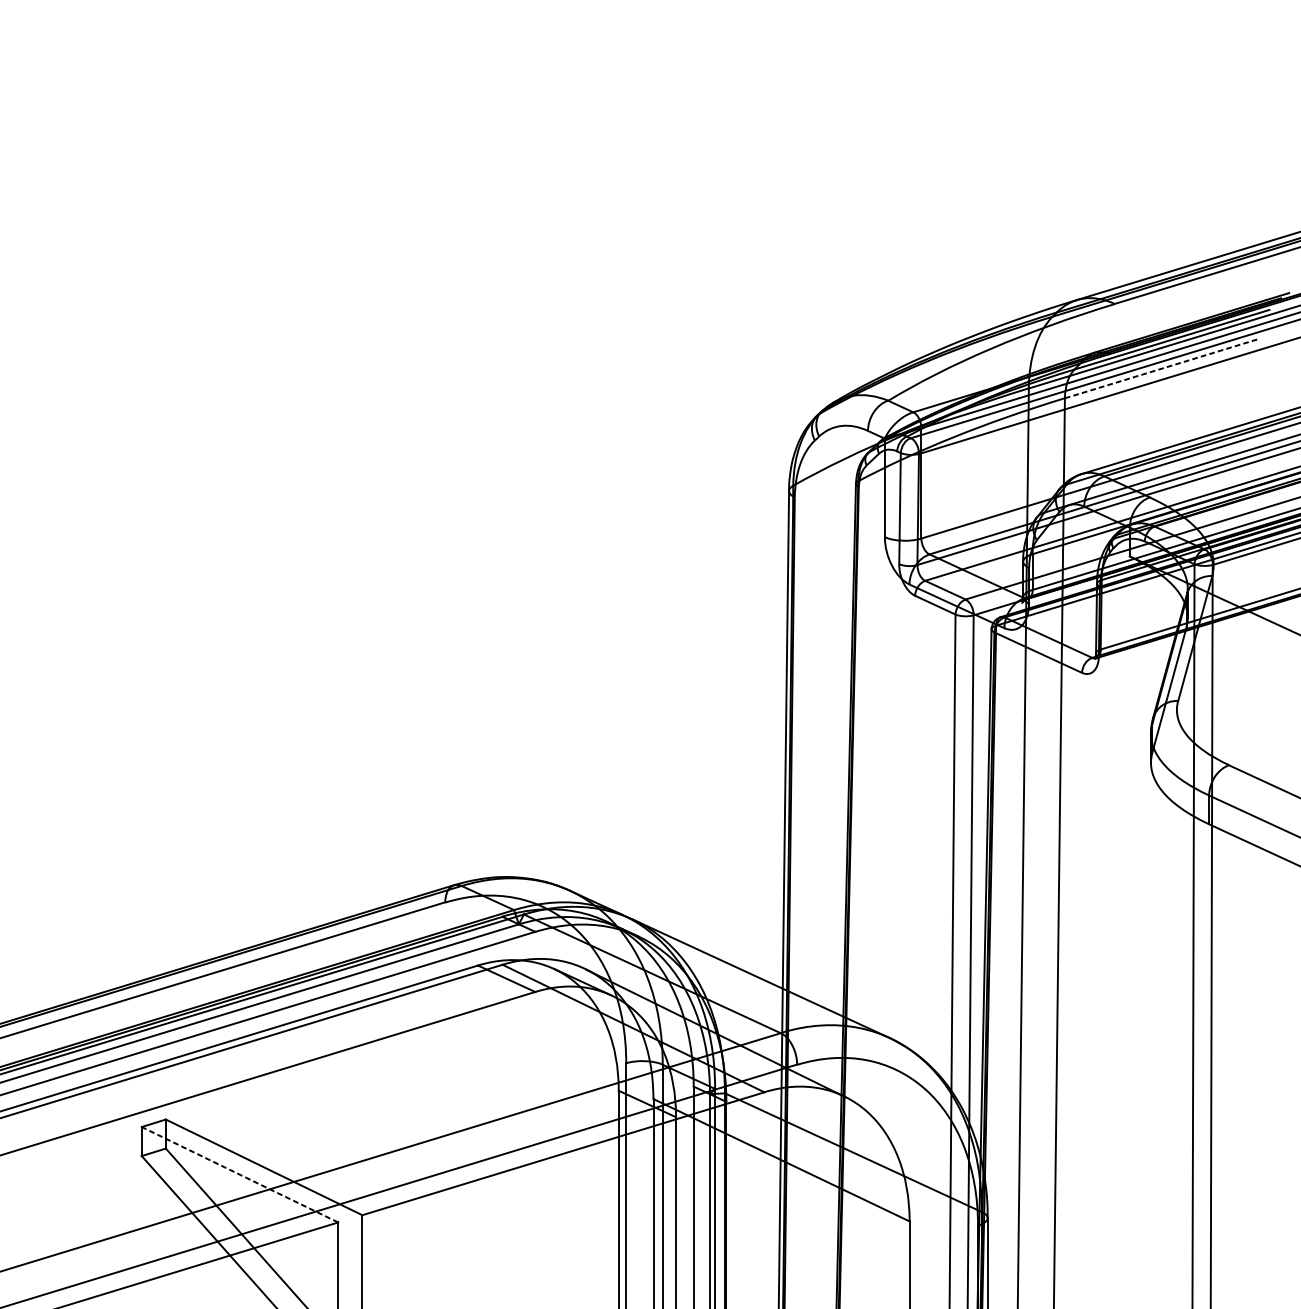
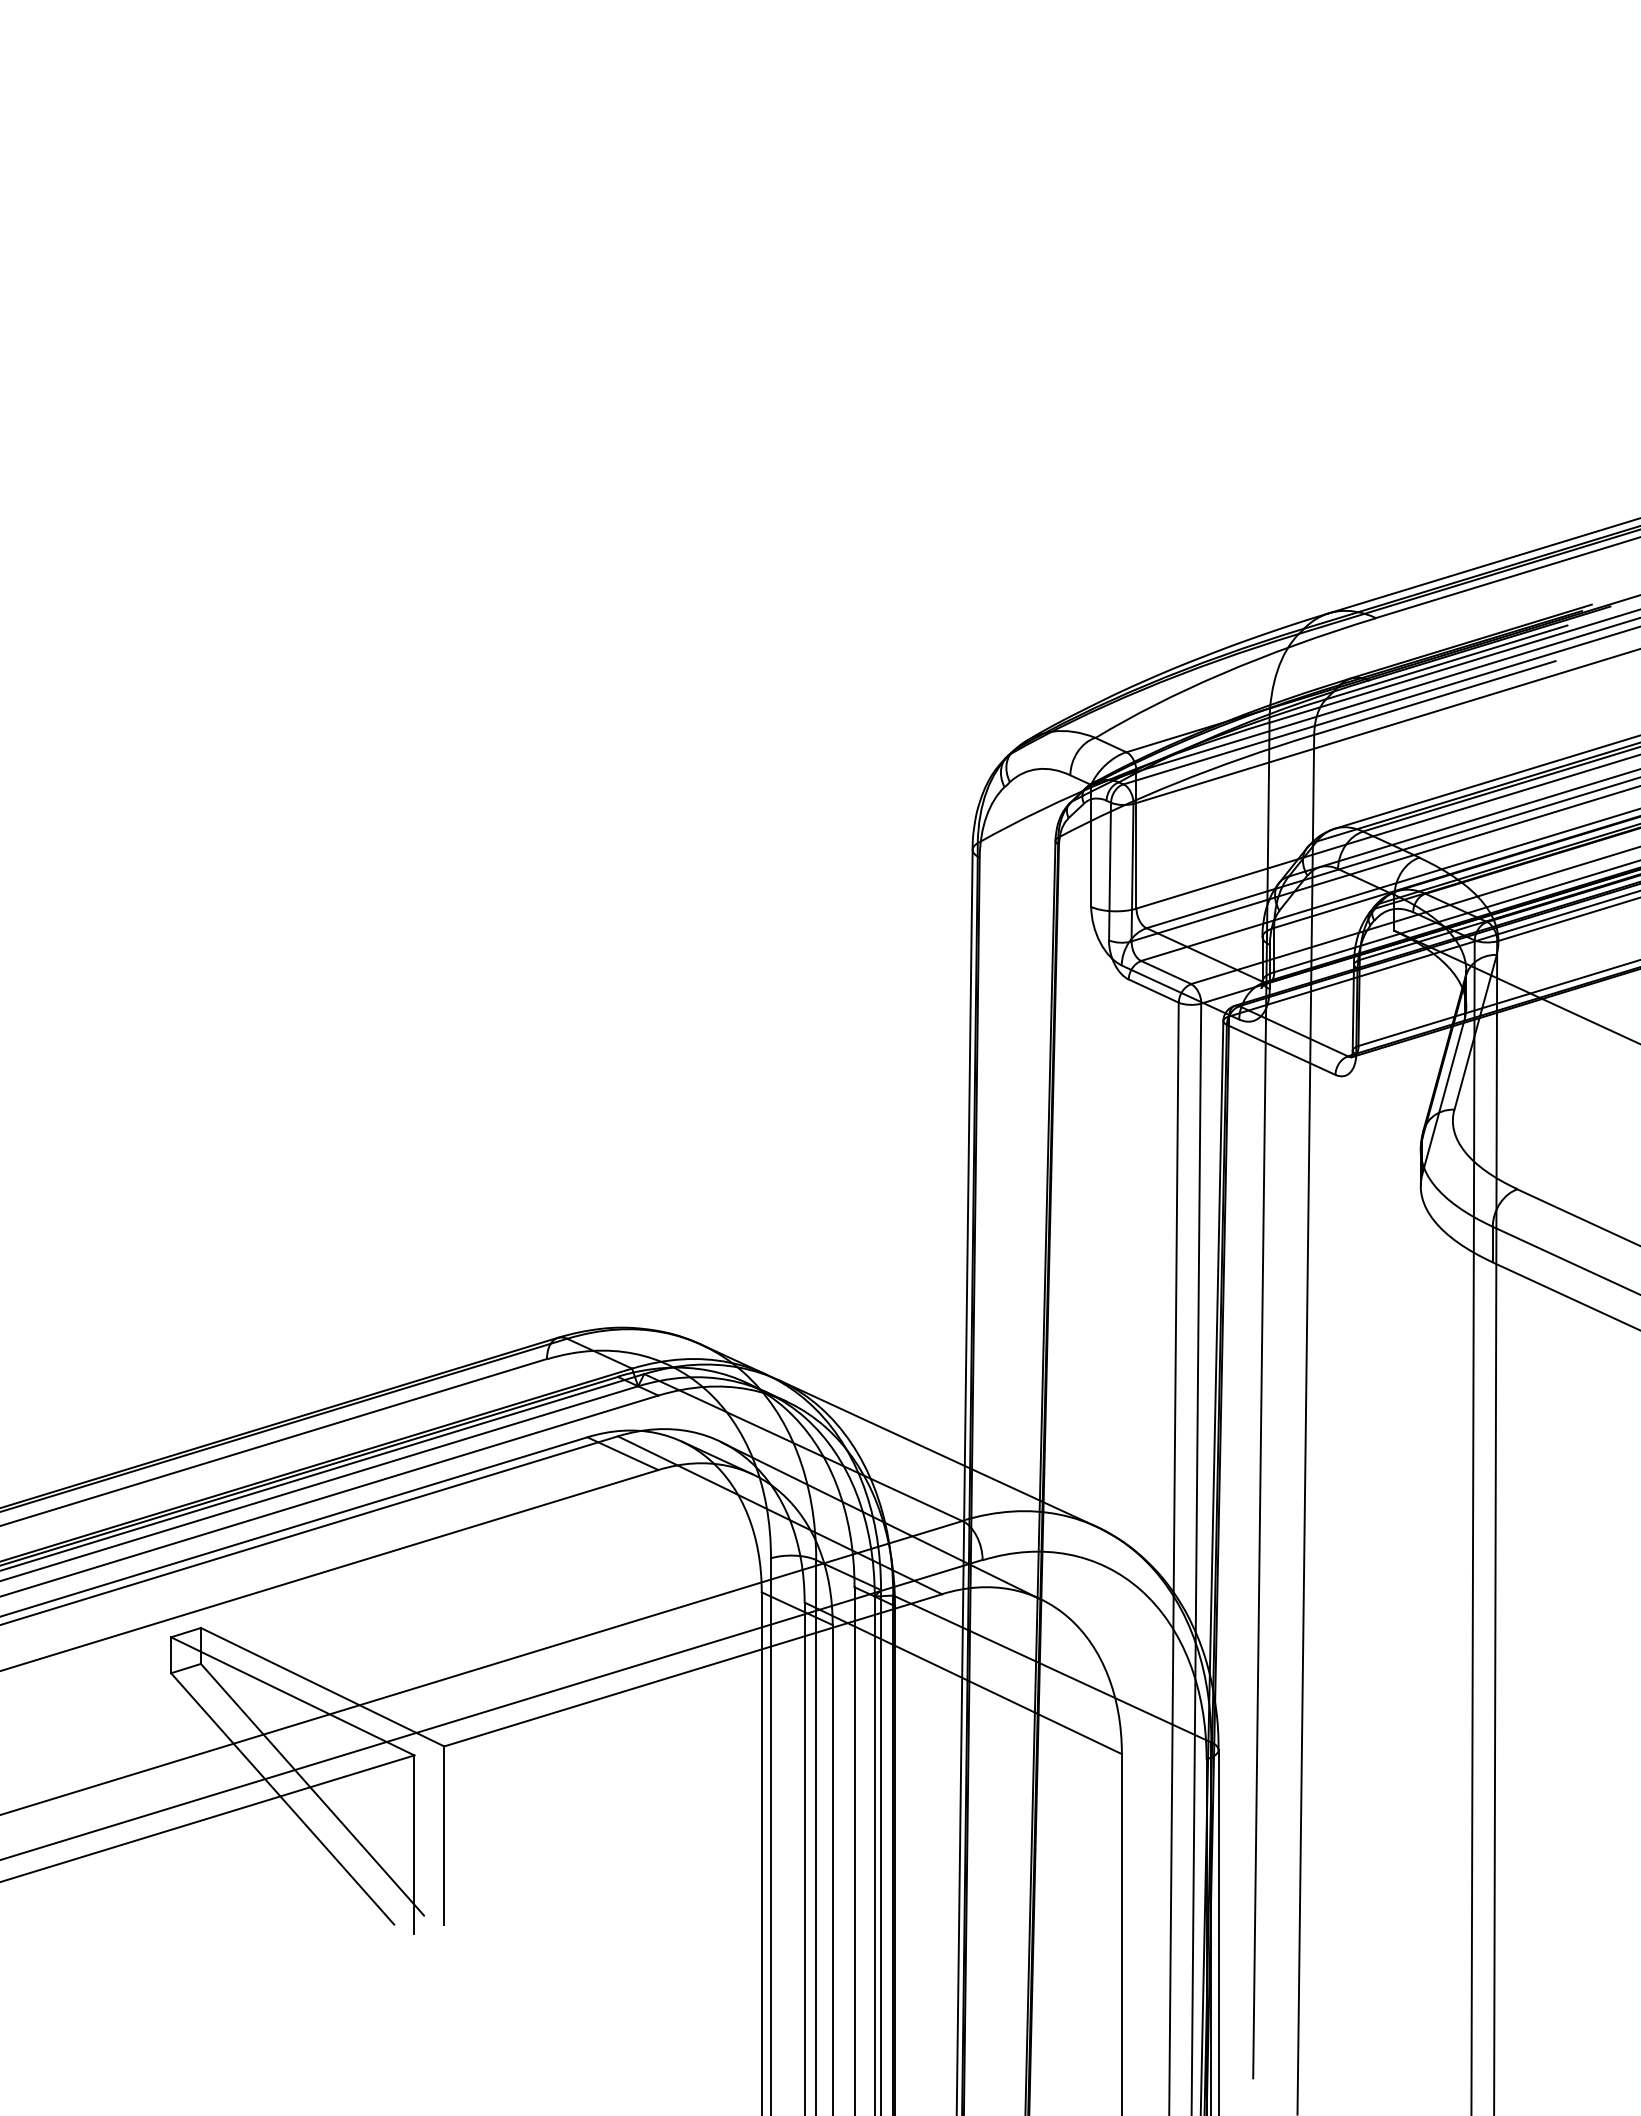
line: (1162, 368) -> (1435, 697), dashed -> solid
line: (239, 1174) -> (292, 1696), dashed -> solid

